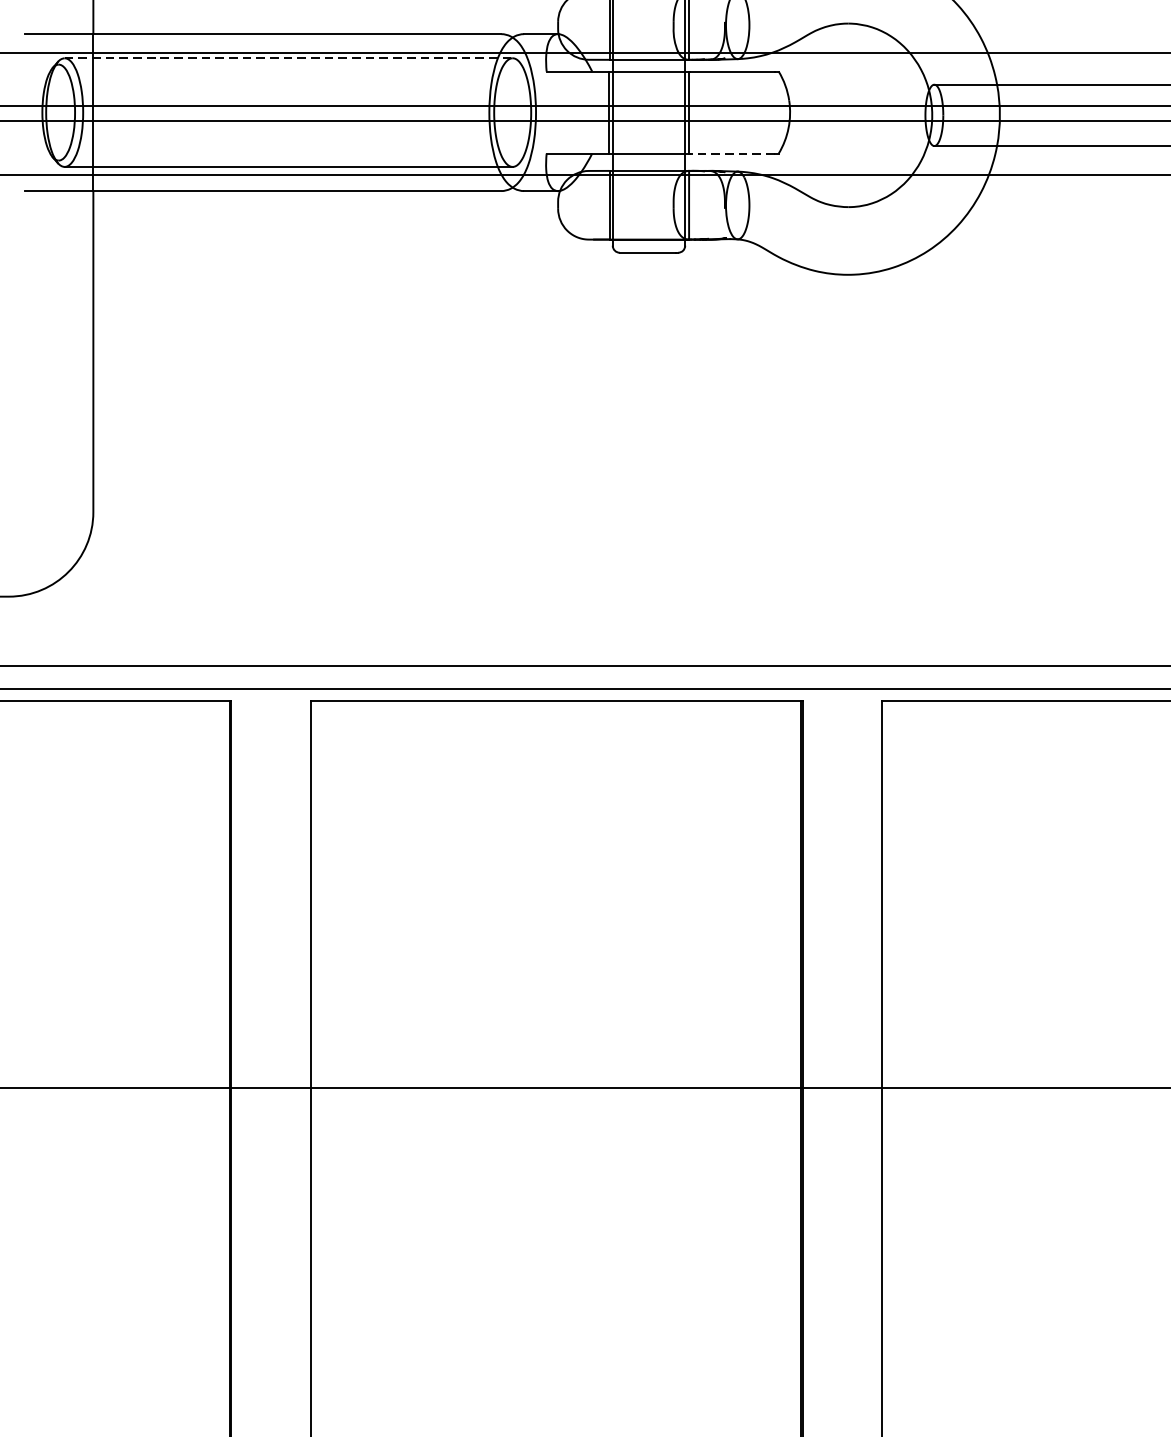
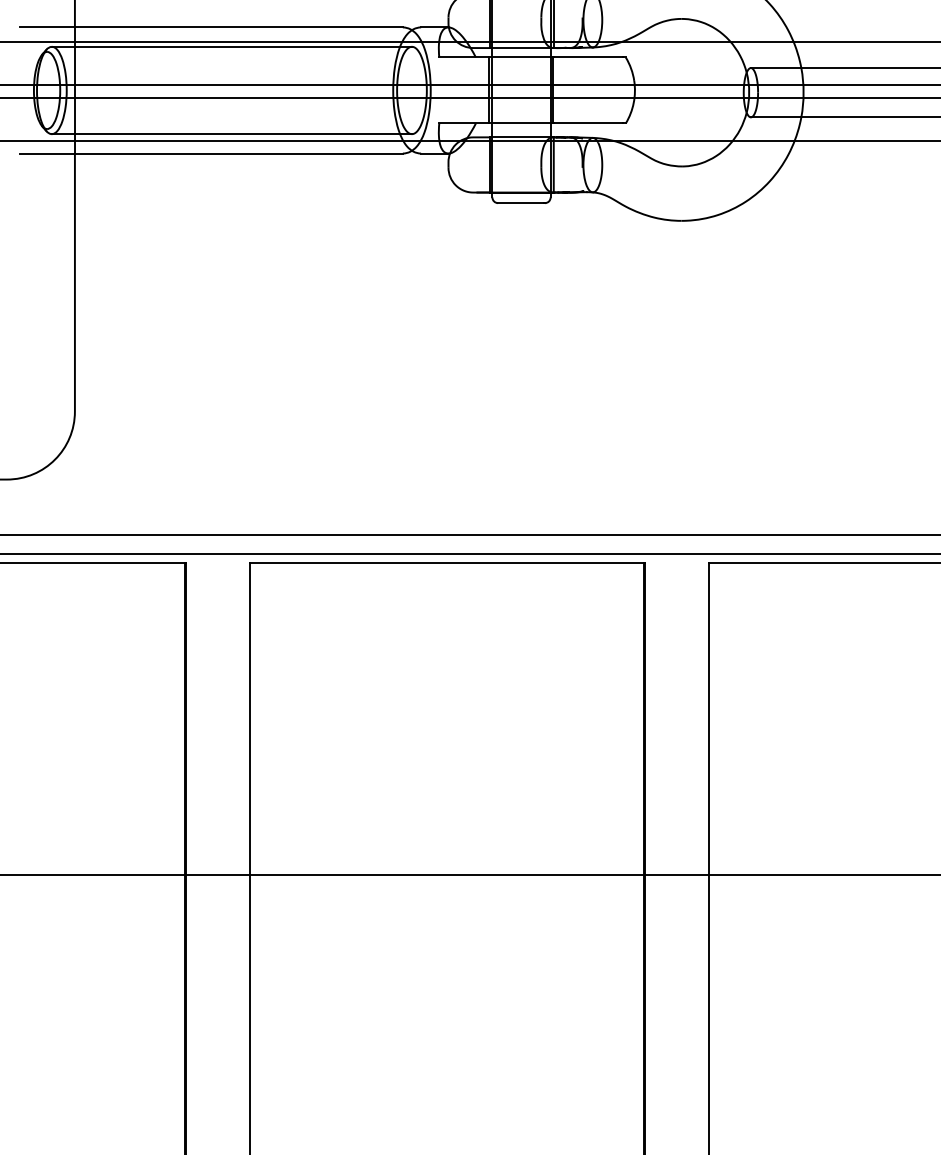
line: (289, 57) -> (232, 46), dashed -> solid
line: (731, 153) -> (587, 123), dashed -> solid

